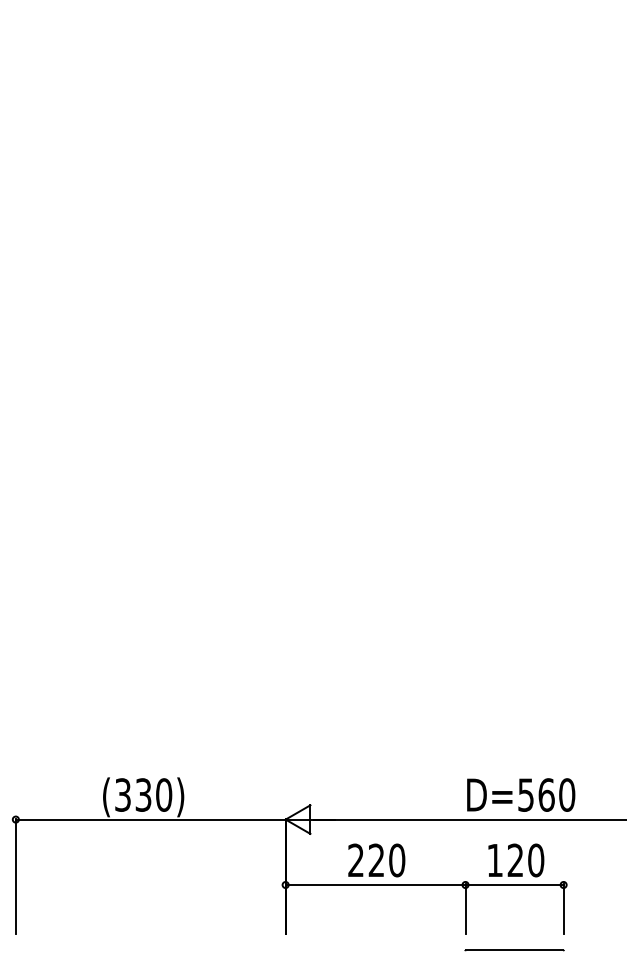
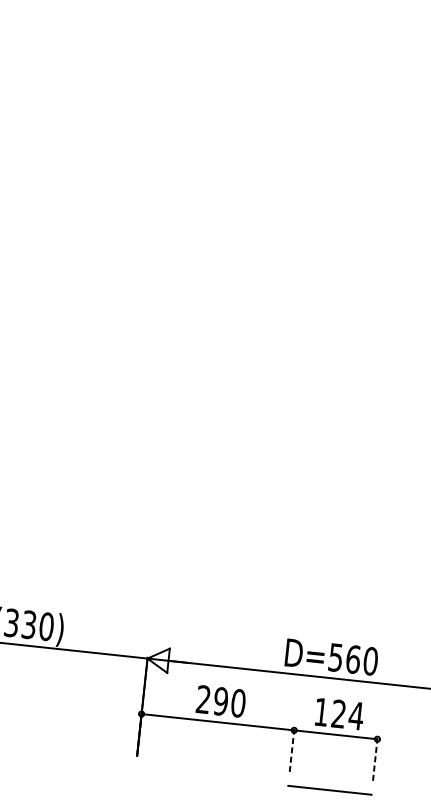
text: (521, 794) -> (332, 656), moved
text: (376, 860) -> (220, 701), 220 -> 290
text: (535, 860) -> (355, 715), 120 -> 124
line: (465, 909) -> (291, 751), solid -> dashed
line: (563, 909) -> (375, 760), solid -> dashed

